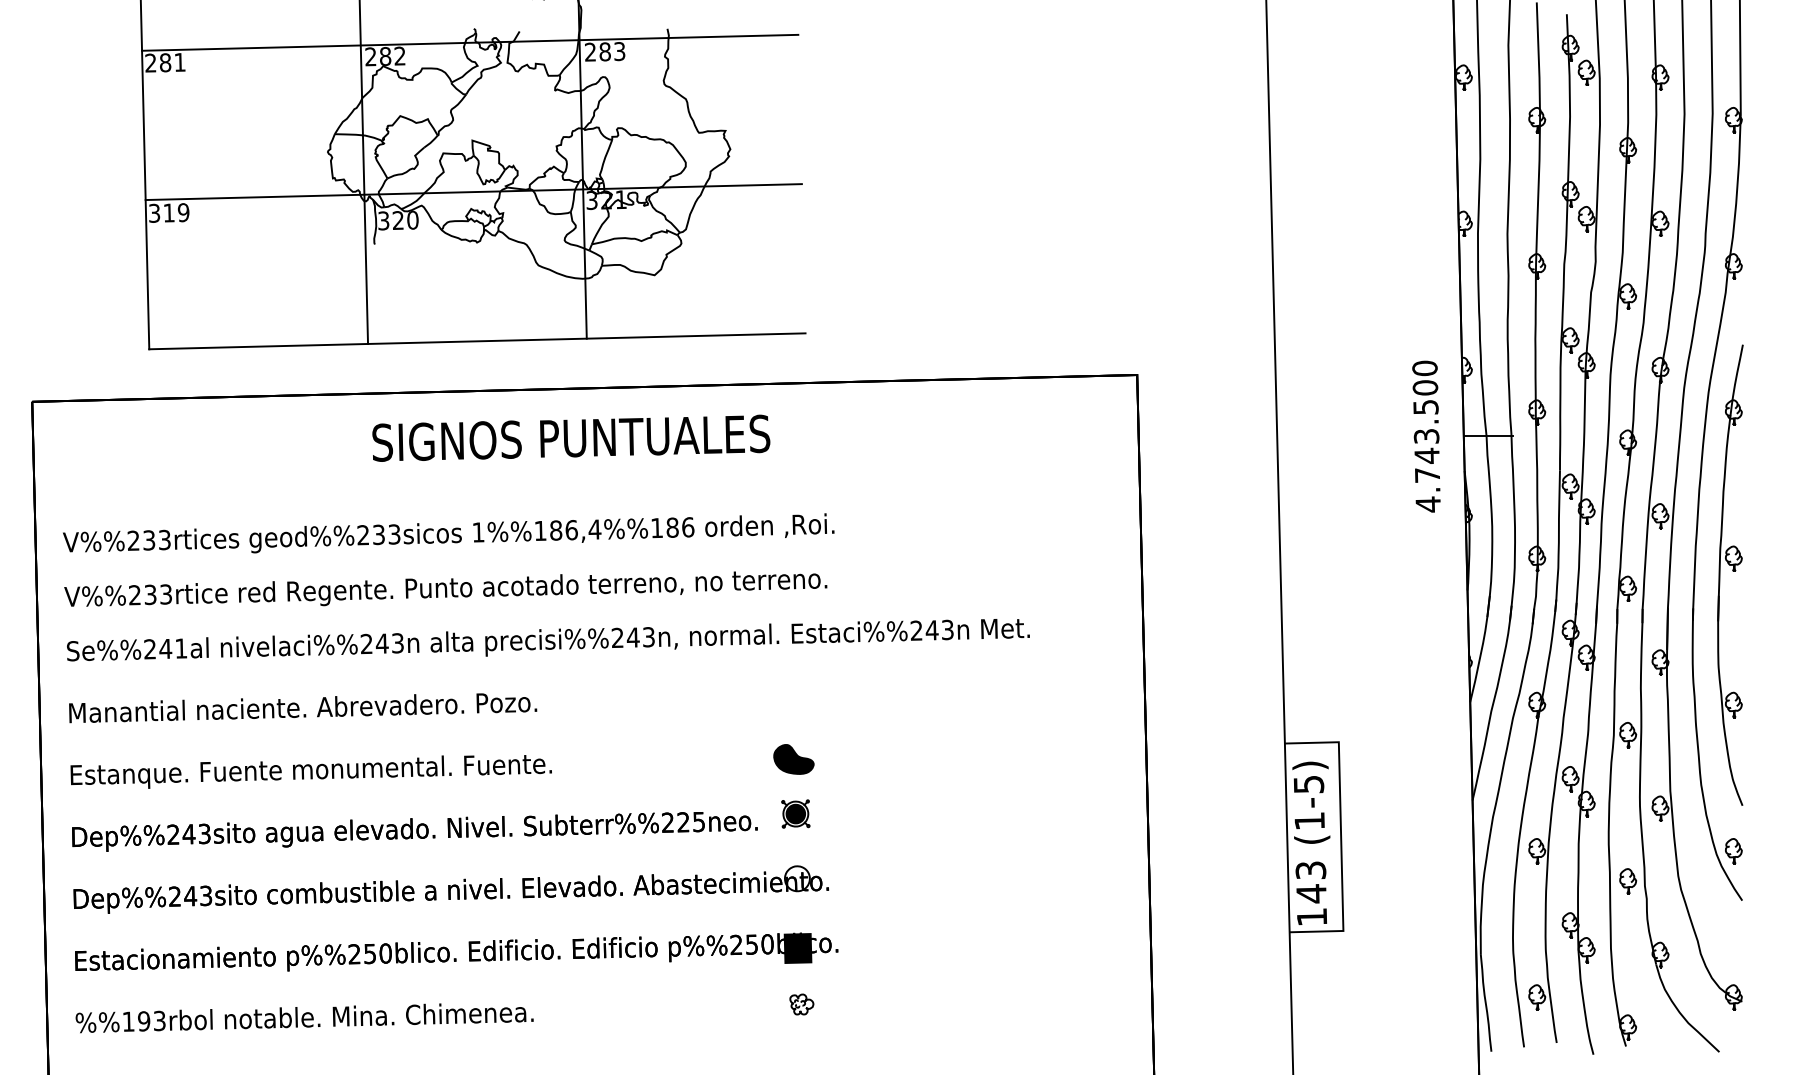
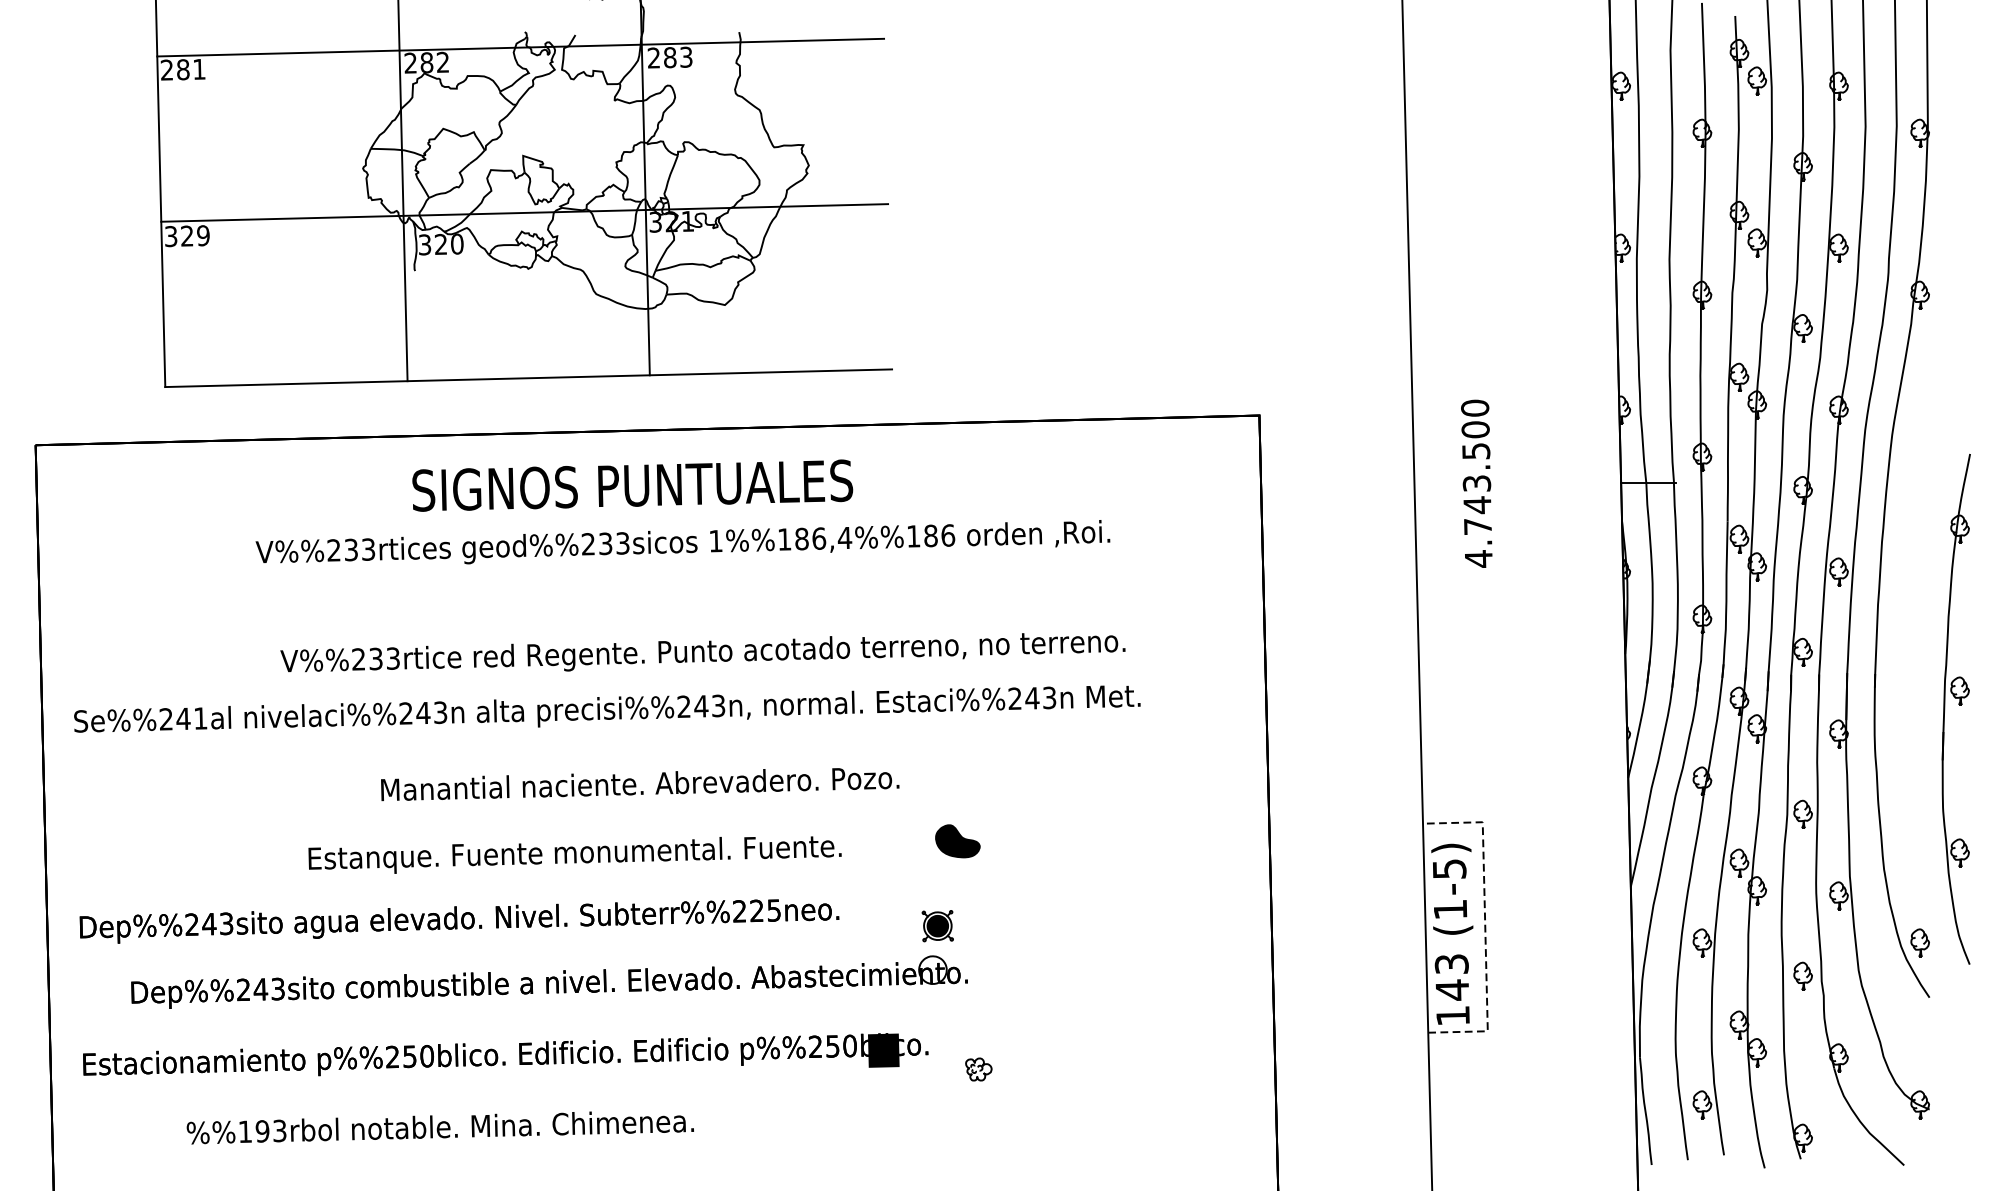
text: (168, 212) -> (186, 235), 319 -> 329
text: (1426, 436) -> (1476, 483), moved
text: (448, 533) -> (682, 542), moved
part: (1730, 574) -> (1956, 708), moved
text: (445, 588) -> (702, 651), moved
text: (303, 708) -> (640, 784), moved
part: (793, 759) -> (957, 841), moved
text: (310, 771) -> (574, 854), moved
part: (795, 813) -> (937, 925), moved
line: (1341, 836) -> (1485, 926), solid -> dashed
part: (450, 889) -> (548, 982), moved
part: (801, 1004) -> (978, 1069), moved
text: (304, 1018) -> (440, 1128), moved

